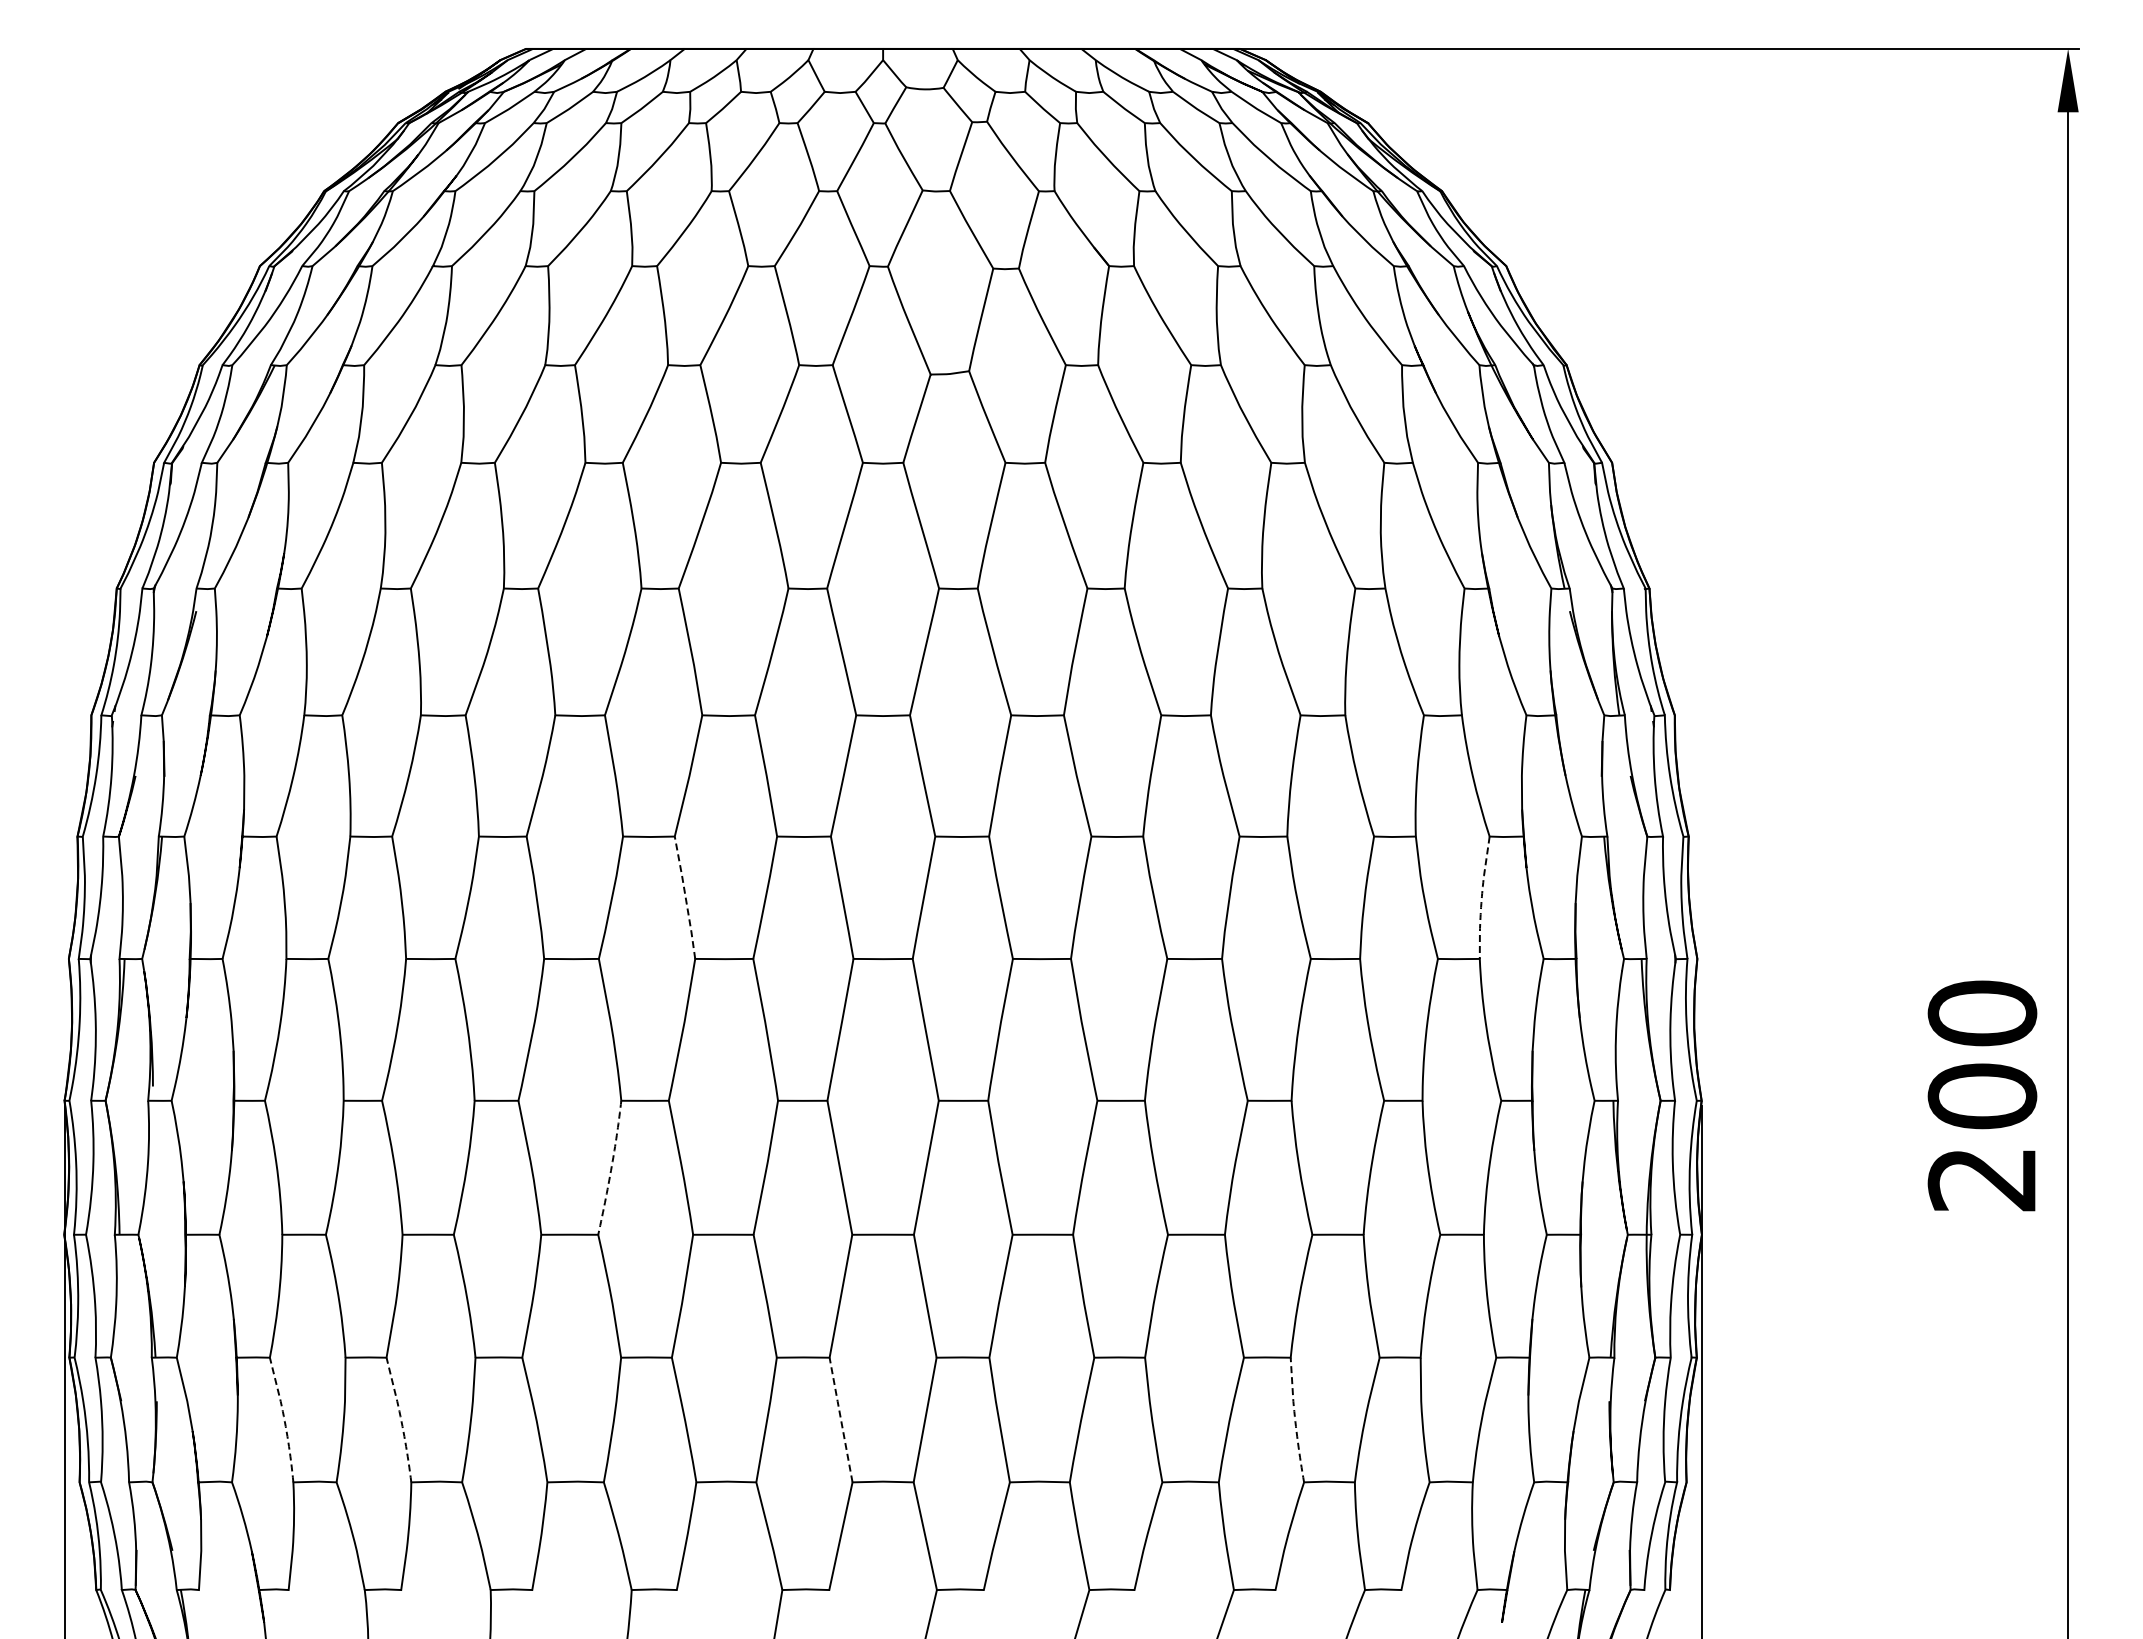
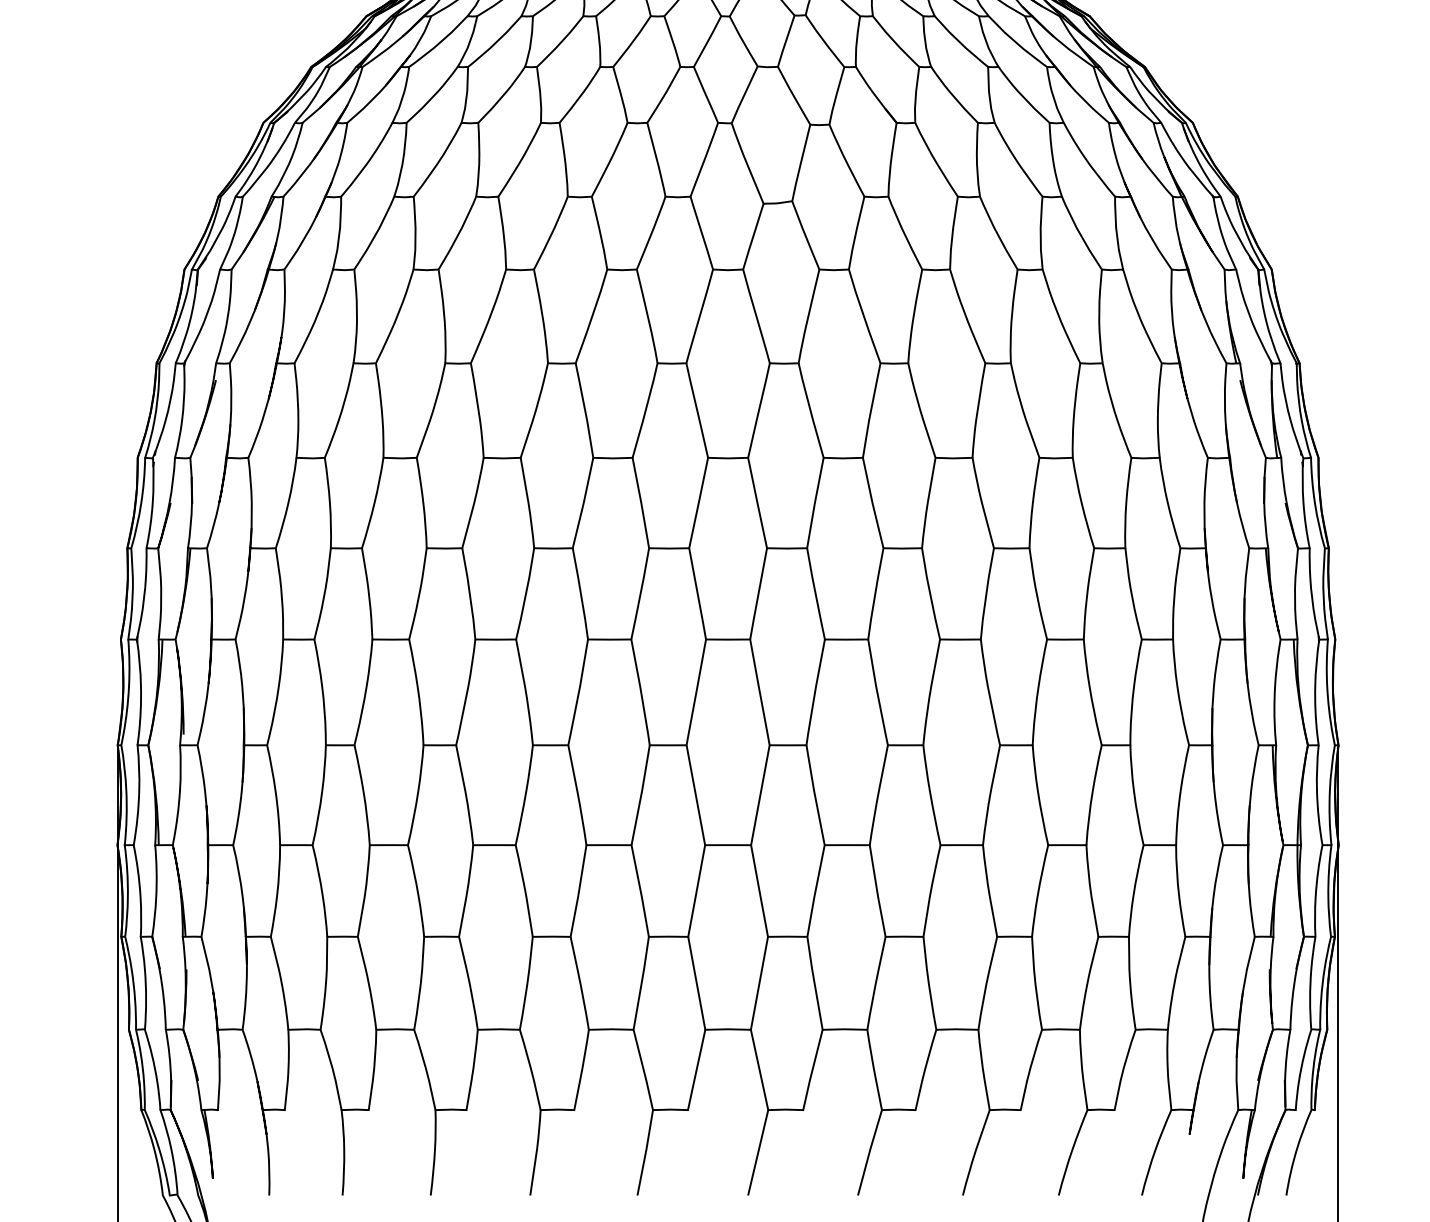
line: (685, 897) -> (580, 593), dashed -> solid
line: (1481, 898) -> (1174, 594), dashed -> solid
line: (611, 1167) -> (525, 795), dashed -> solid
line: (840, 1418) -> (696, 982), dashed -> solid
line: (284, 1420) -> (281, 983), dashed -> solid
line: (401, 1420) -> (368, 983), dashed -> solid
line: (1295, 1421) -> (1035, 984), dashed -> solid

